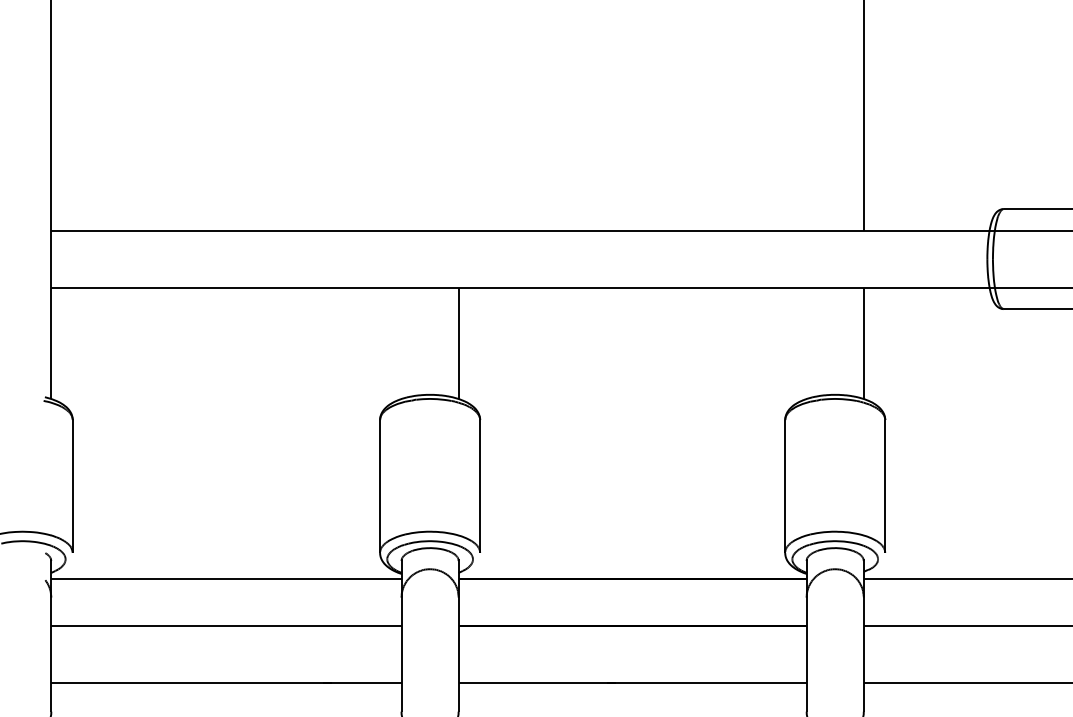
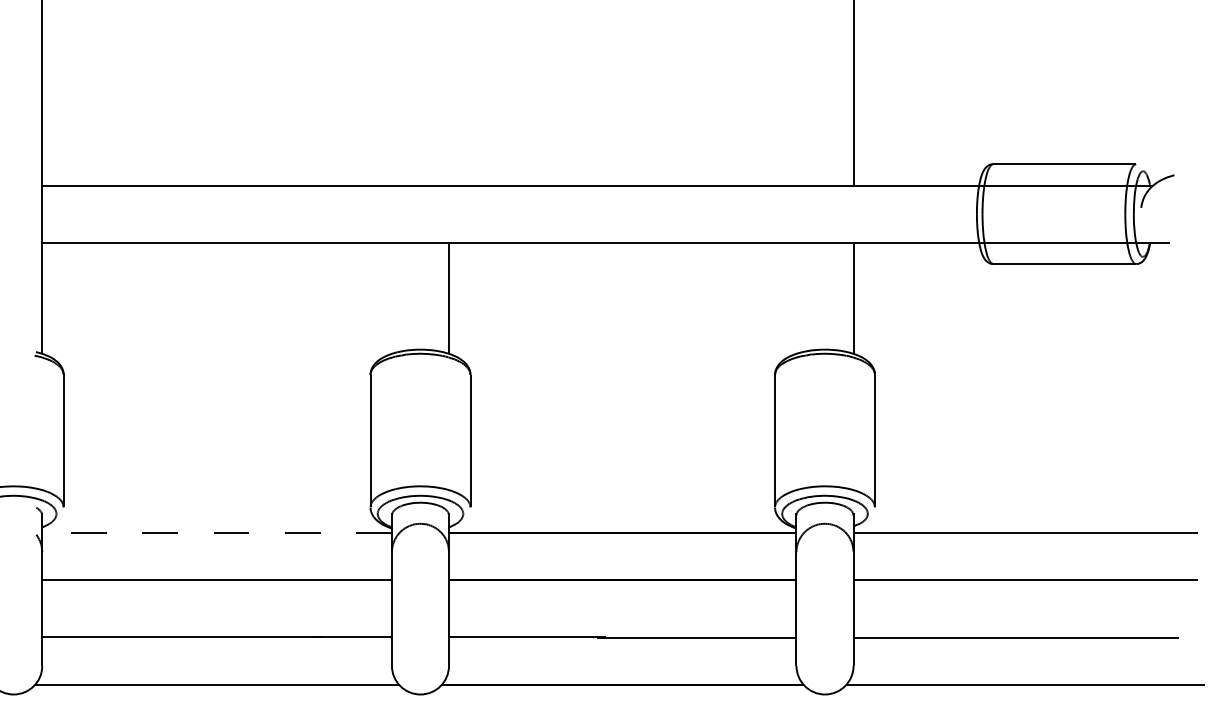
line: (226, 578) -> (217, 533), solid -> dashed

